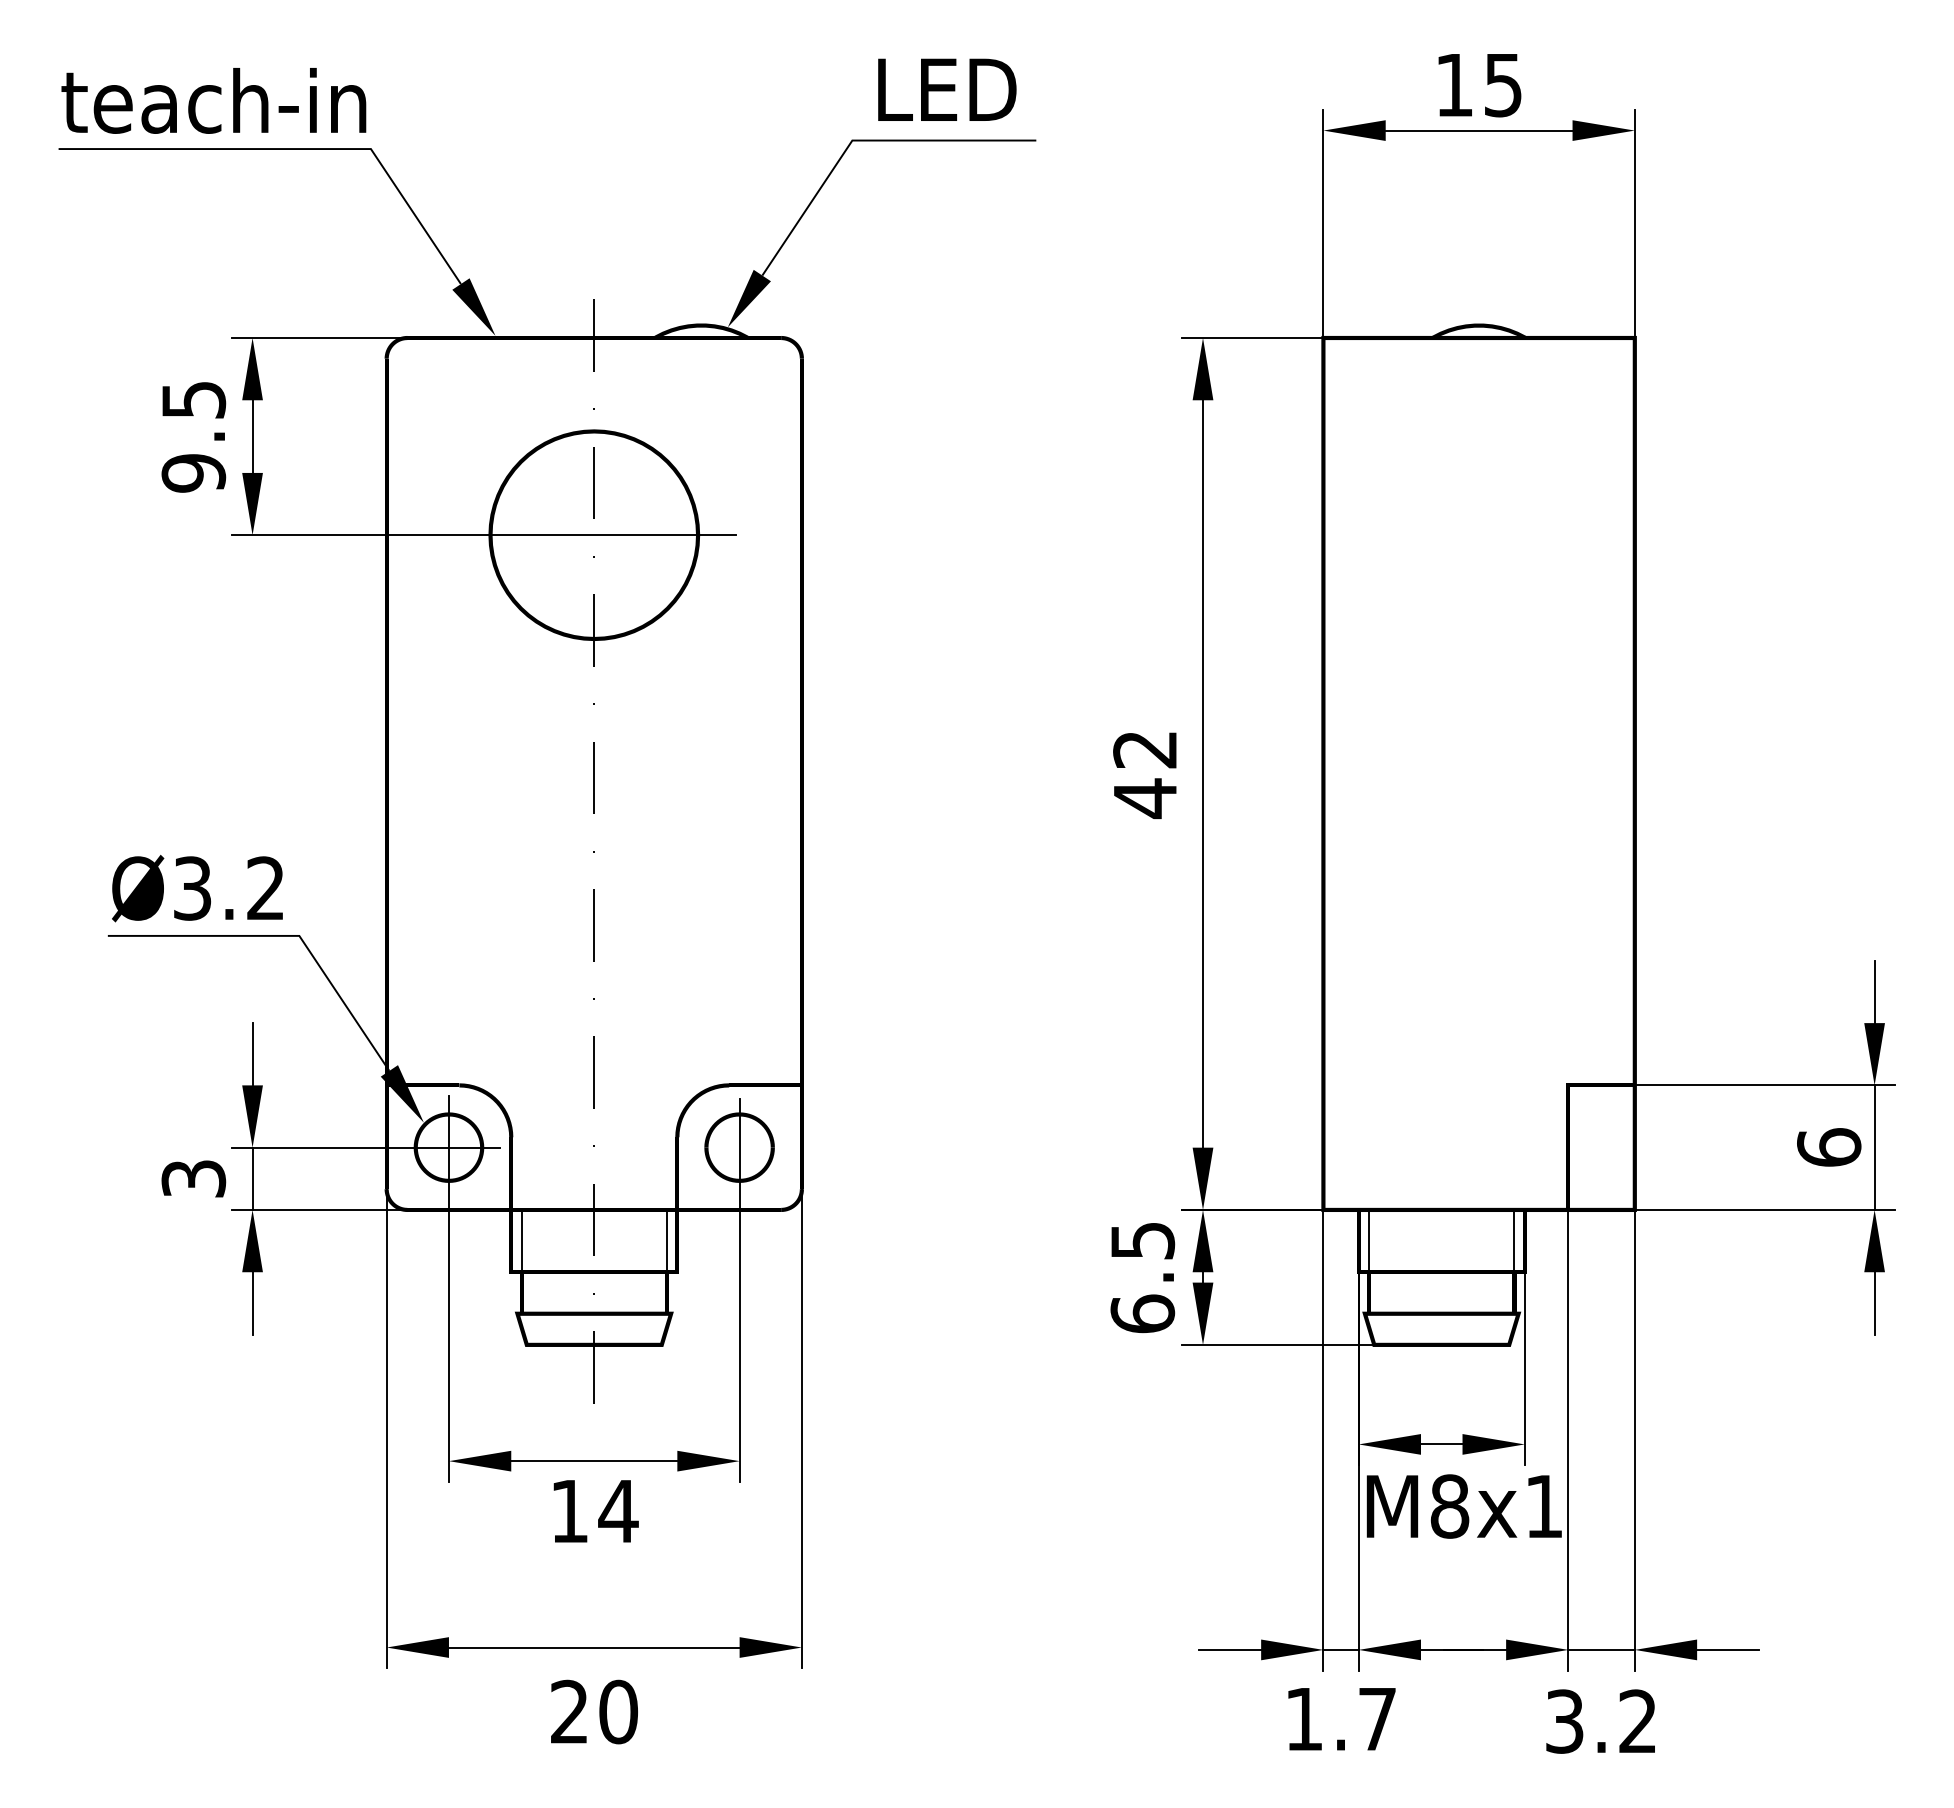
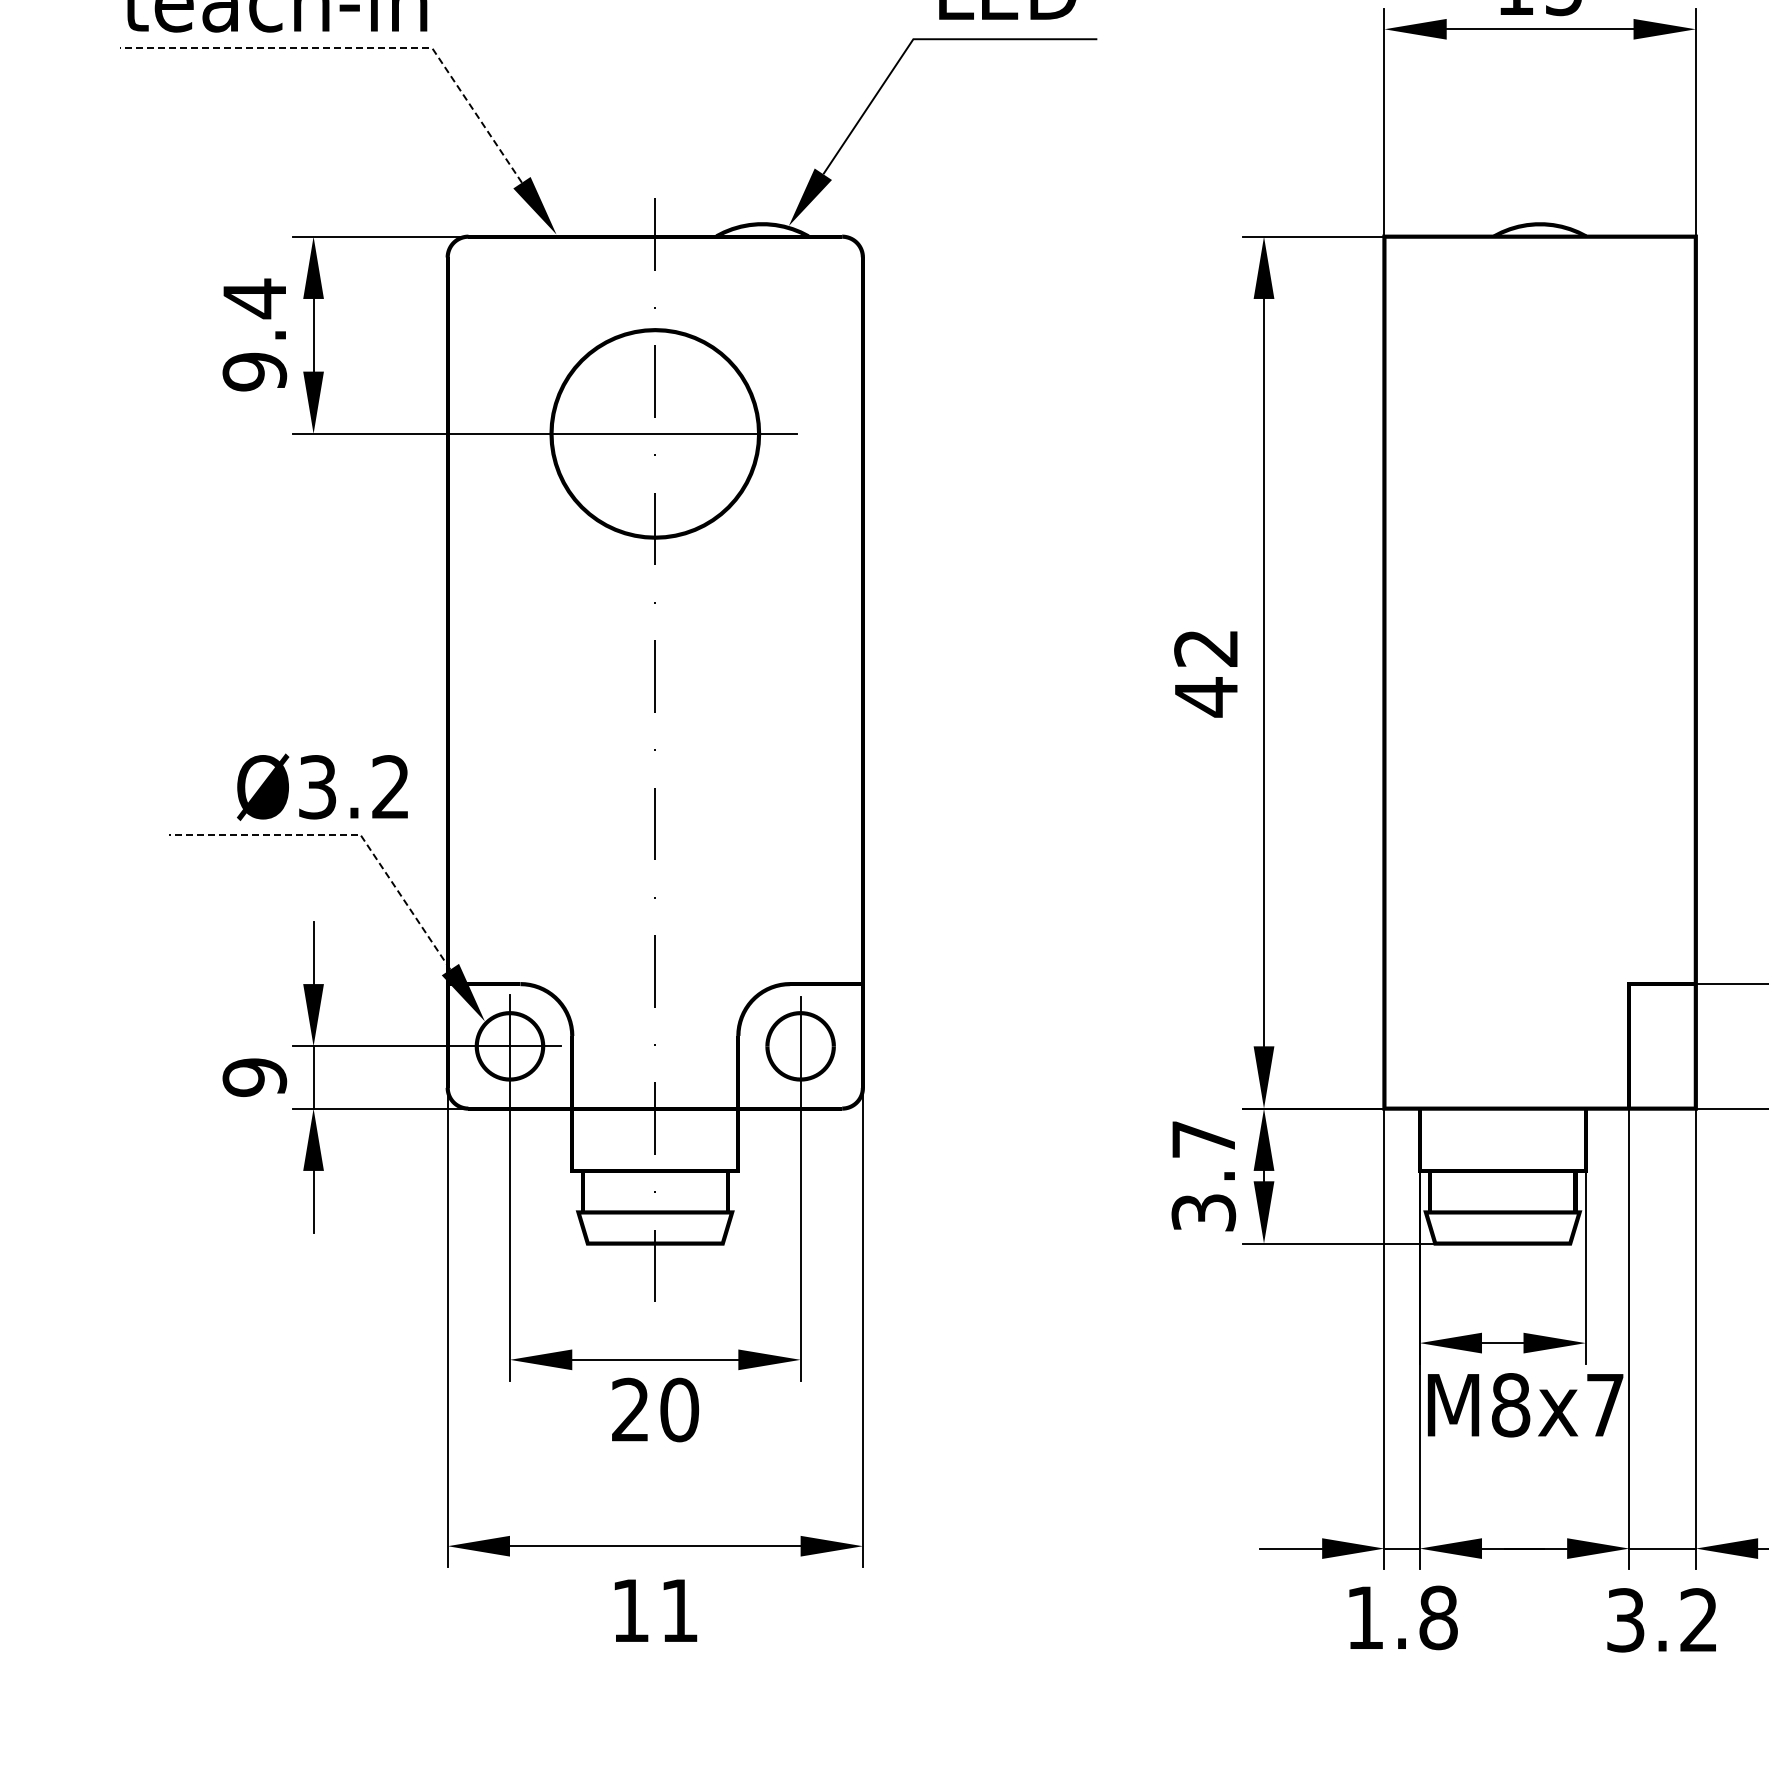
line: (296, 149) -> (357, 48), solid -> dashed
text: (194, 399) -> (255, 298), 9.5 -> 9.4
text: (197, 888) -> (322, 787), moved
line: (285, 935) -> (346, 834), solid -> dashed
text: (193, 1178) -> (254, 1077), 3 -> 9
line: (521, 1240) -> (582, 1139), removed
line: (666, 1240) -> (727, 1139), removed
line: (1369, 1240) -> (1430, 1139), removed
line: (1514, 1240) -> (1575, 1139), removed
text: (1142, 1277) -> (1203, 1176), 6.5 -> 3.7
text: (1544, 1506) -> (1605, 1405), M8x1 -> M8x7
text: (594, 1511) -> (655, 1410), 14 -> 20
text: (594, 1711) -> (655, 1610), 20 -> 11
text: (1377, 1719) -> (1438, 1618), 1.7 -> 1.8

